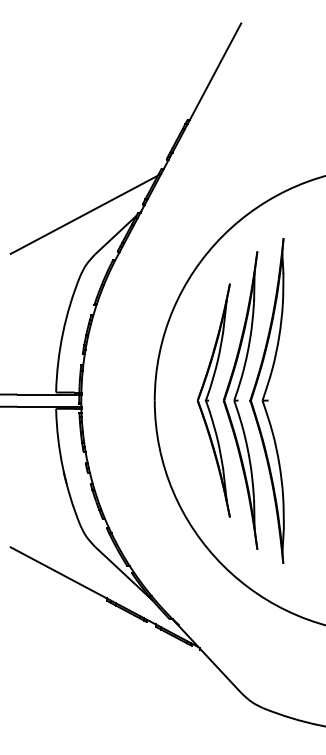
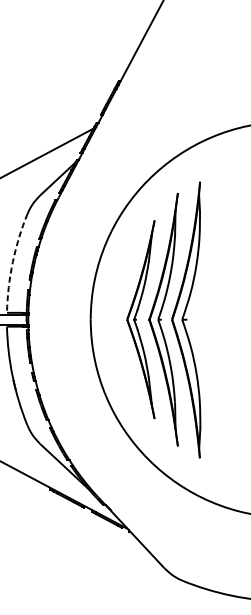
arc: (62, 333) -> (12, 262), solid -> dashed

